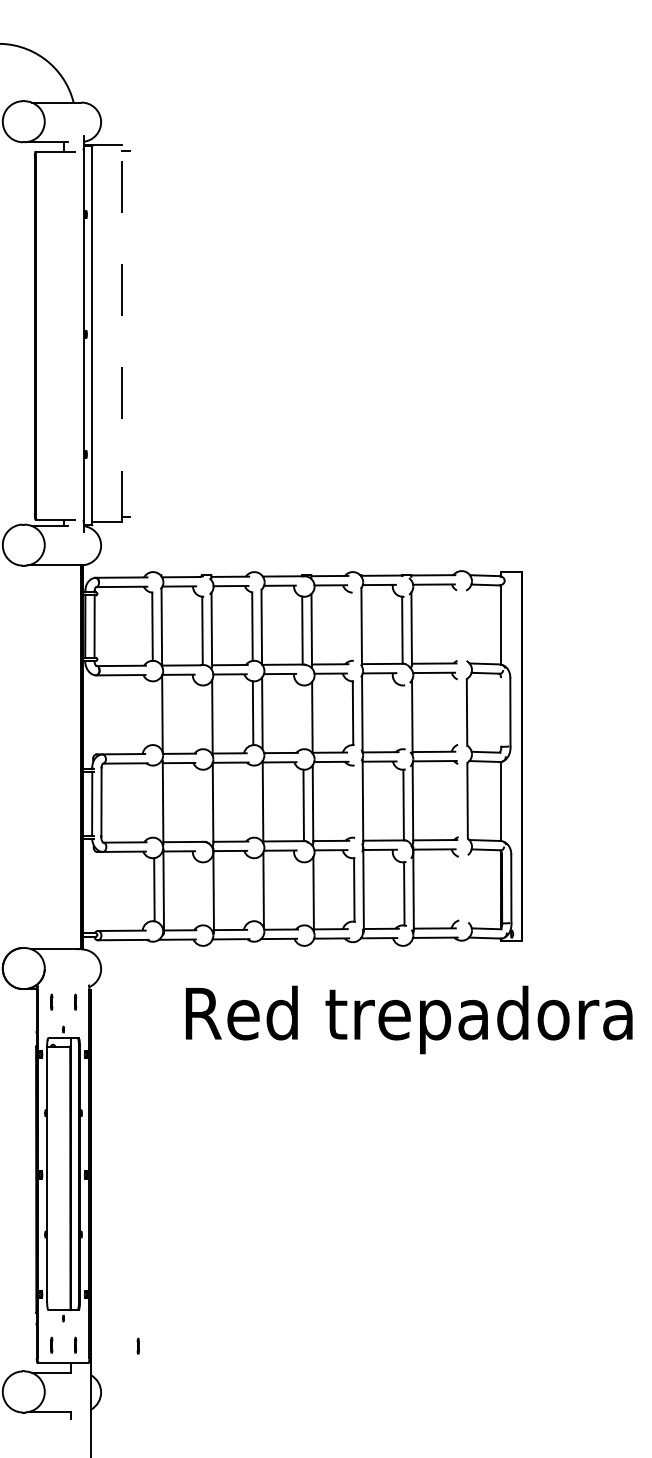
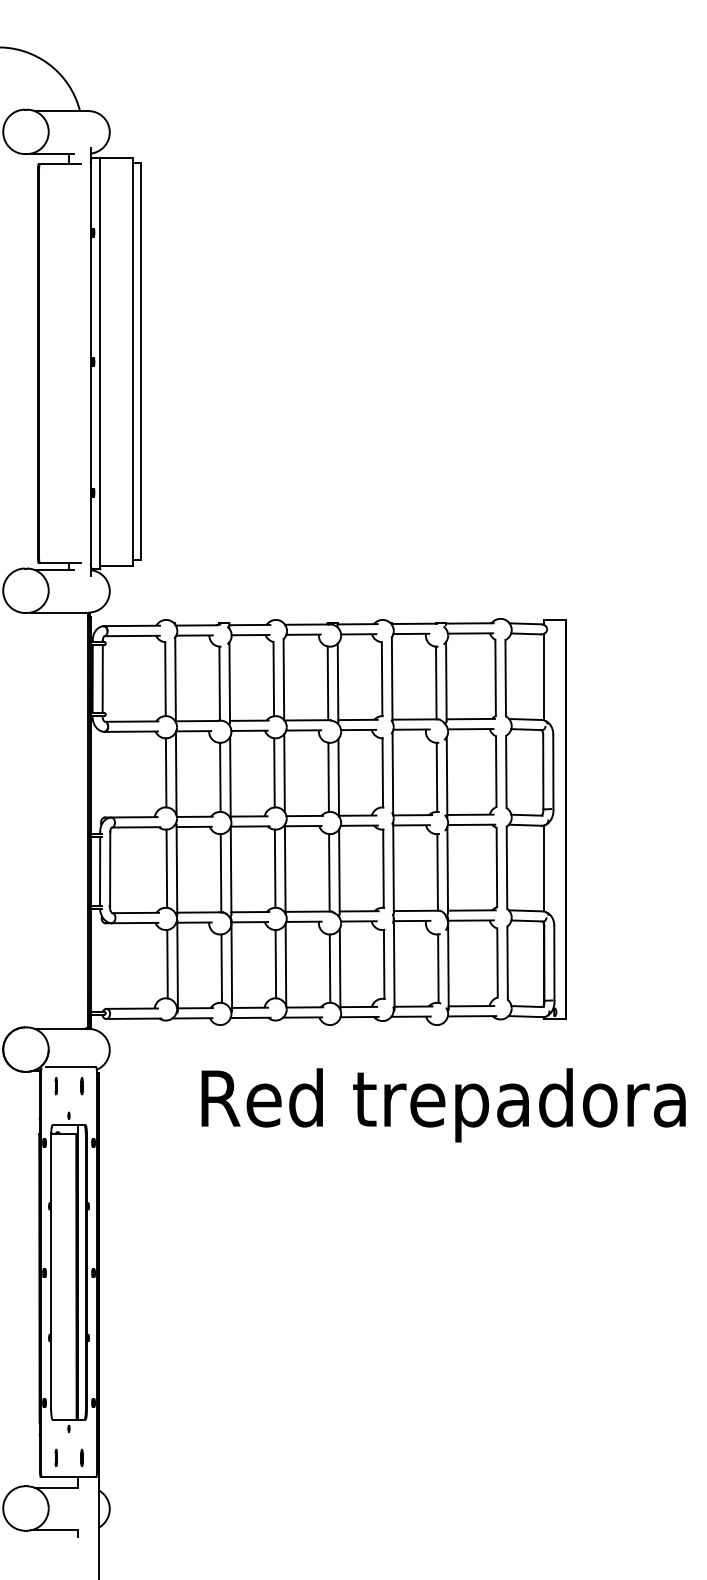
line: (122, 333) -> (132, 361), dashed -> solid
line: (130, 333) -> (141, 361), added
line: (457, 625) -> (495, 677), added
line: (466, 626) -> (505, 678), added
line: (351, 627) -> (381, 679), added
line: (457, 711) -> (496, 771), added
line: (501, 711) -> (543, 771), added
line: (152, 712) -> (165, 772), added
line: (203, 716) -> (220, 776), added
line: (302, 716) -> (328, 776), added
line: (402, 716) -> (436, 776), added
line: (457, 800) -> (496, 867), added
line: (153, 801) -> (166, 868), added
line: (253, 801) -> (274, 868), added
line: (353, 801) -> (383, 868), added
line: (203, 806) -> (220, 873), added
line: (458, 888) -> (497, 962), added
line: (468, 888) -> (507, 962), added
line: (254, 890) -> (275, 964), added
line: (204, 893) -> (221, 968), added
line: (303, 893) -> (329, 968), added
line: (65, 985) -> (71, 1067), added
line: (137, 1345) -> (149, 1458), removed

